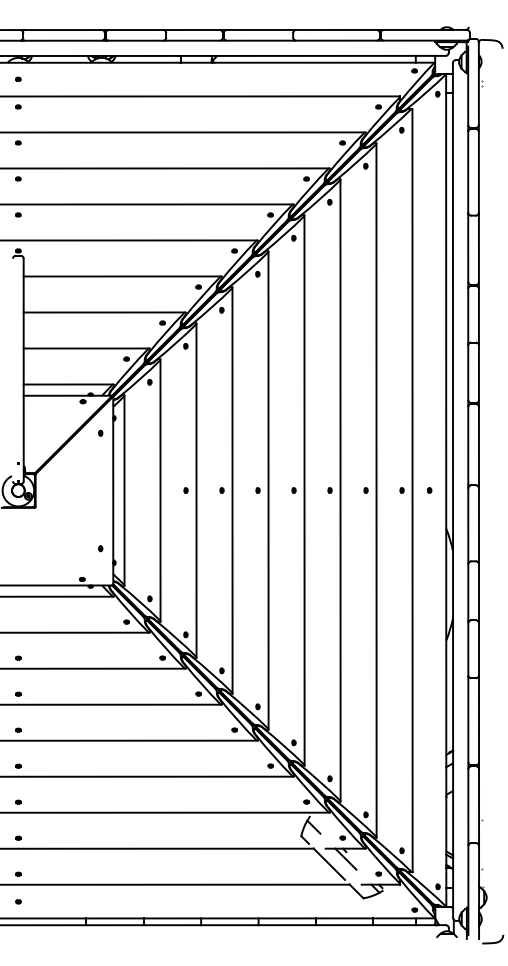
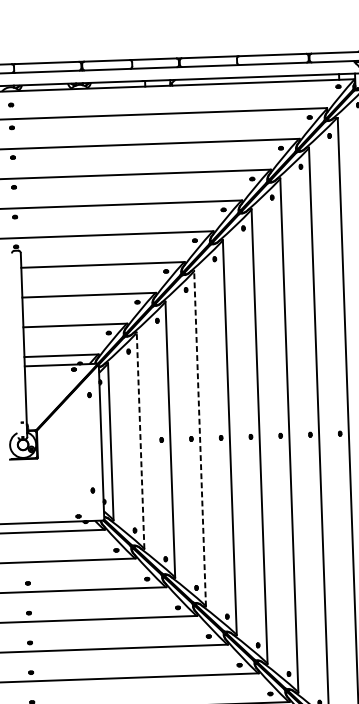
line: (160, 490) -> (140, 440), solid -> dashed
line: (232, 490) -> (200, 438), solid -> dashed

